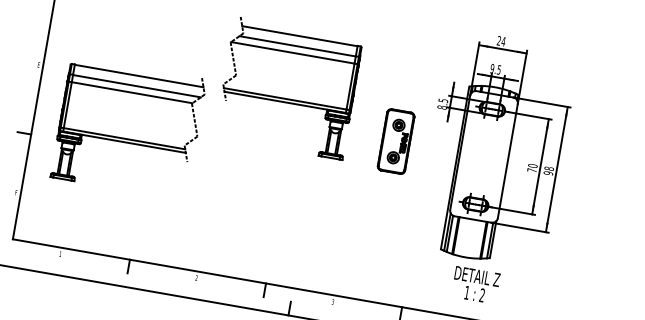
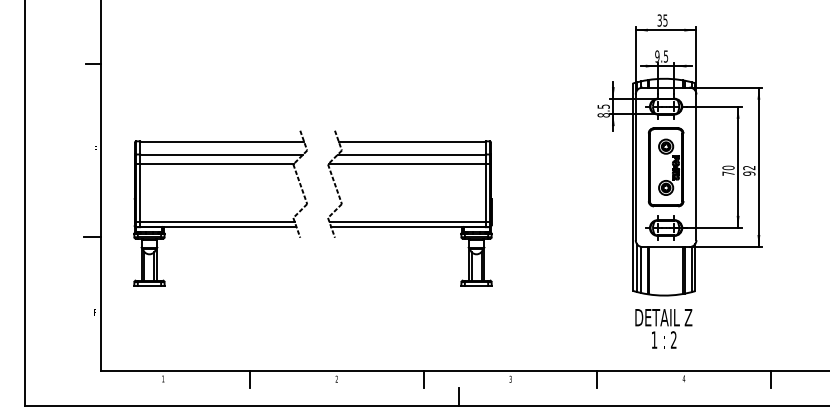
text: (501, 41) -> (662, 20), 24 -> 35
part: (286, 98) -> (409, 221), moved
part: (396, 141) -> (666, 167), moved
text: (549, 168) -> (749, 167), 98 -> 92
text: (475, 284) -> (663, 328), moved

